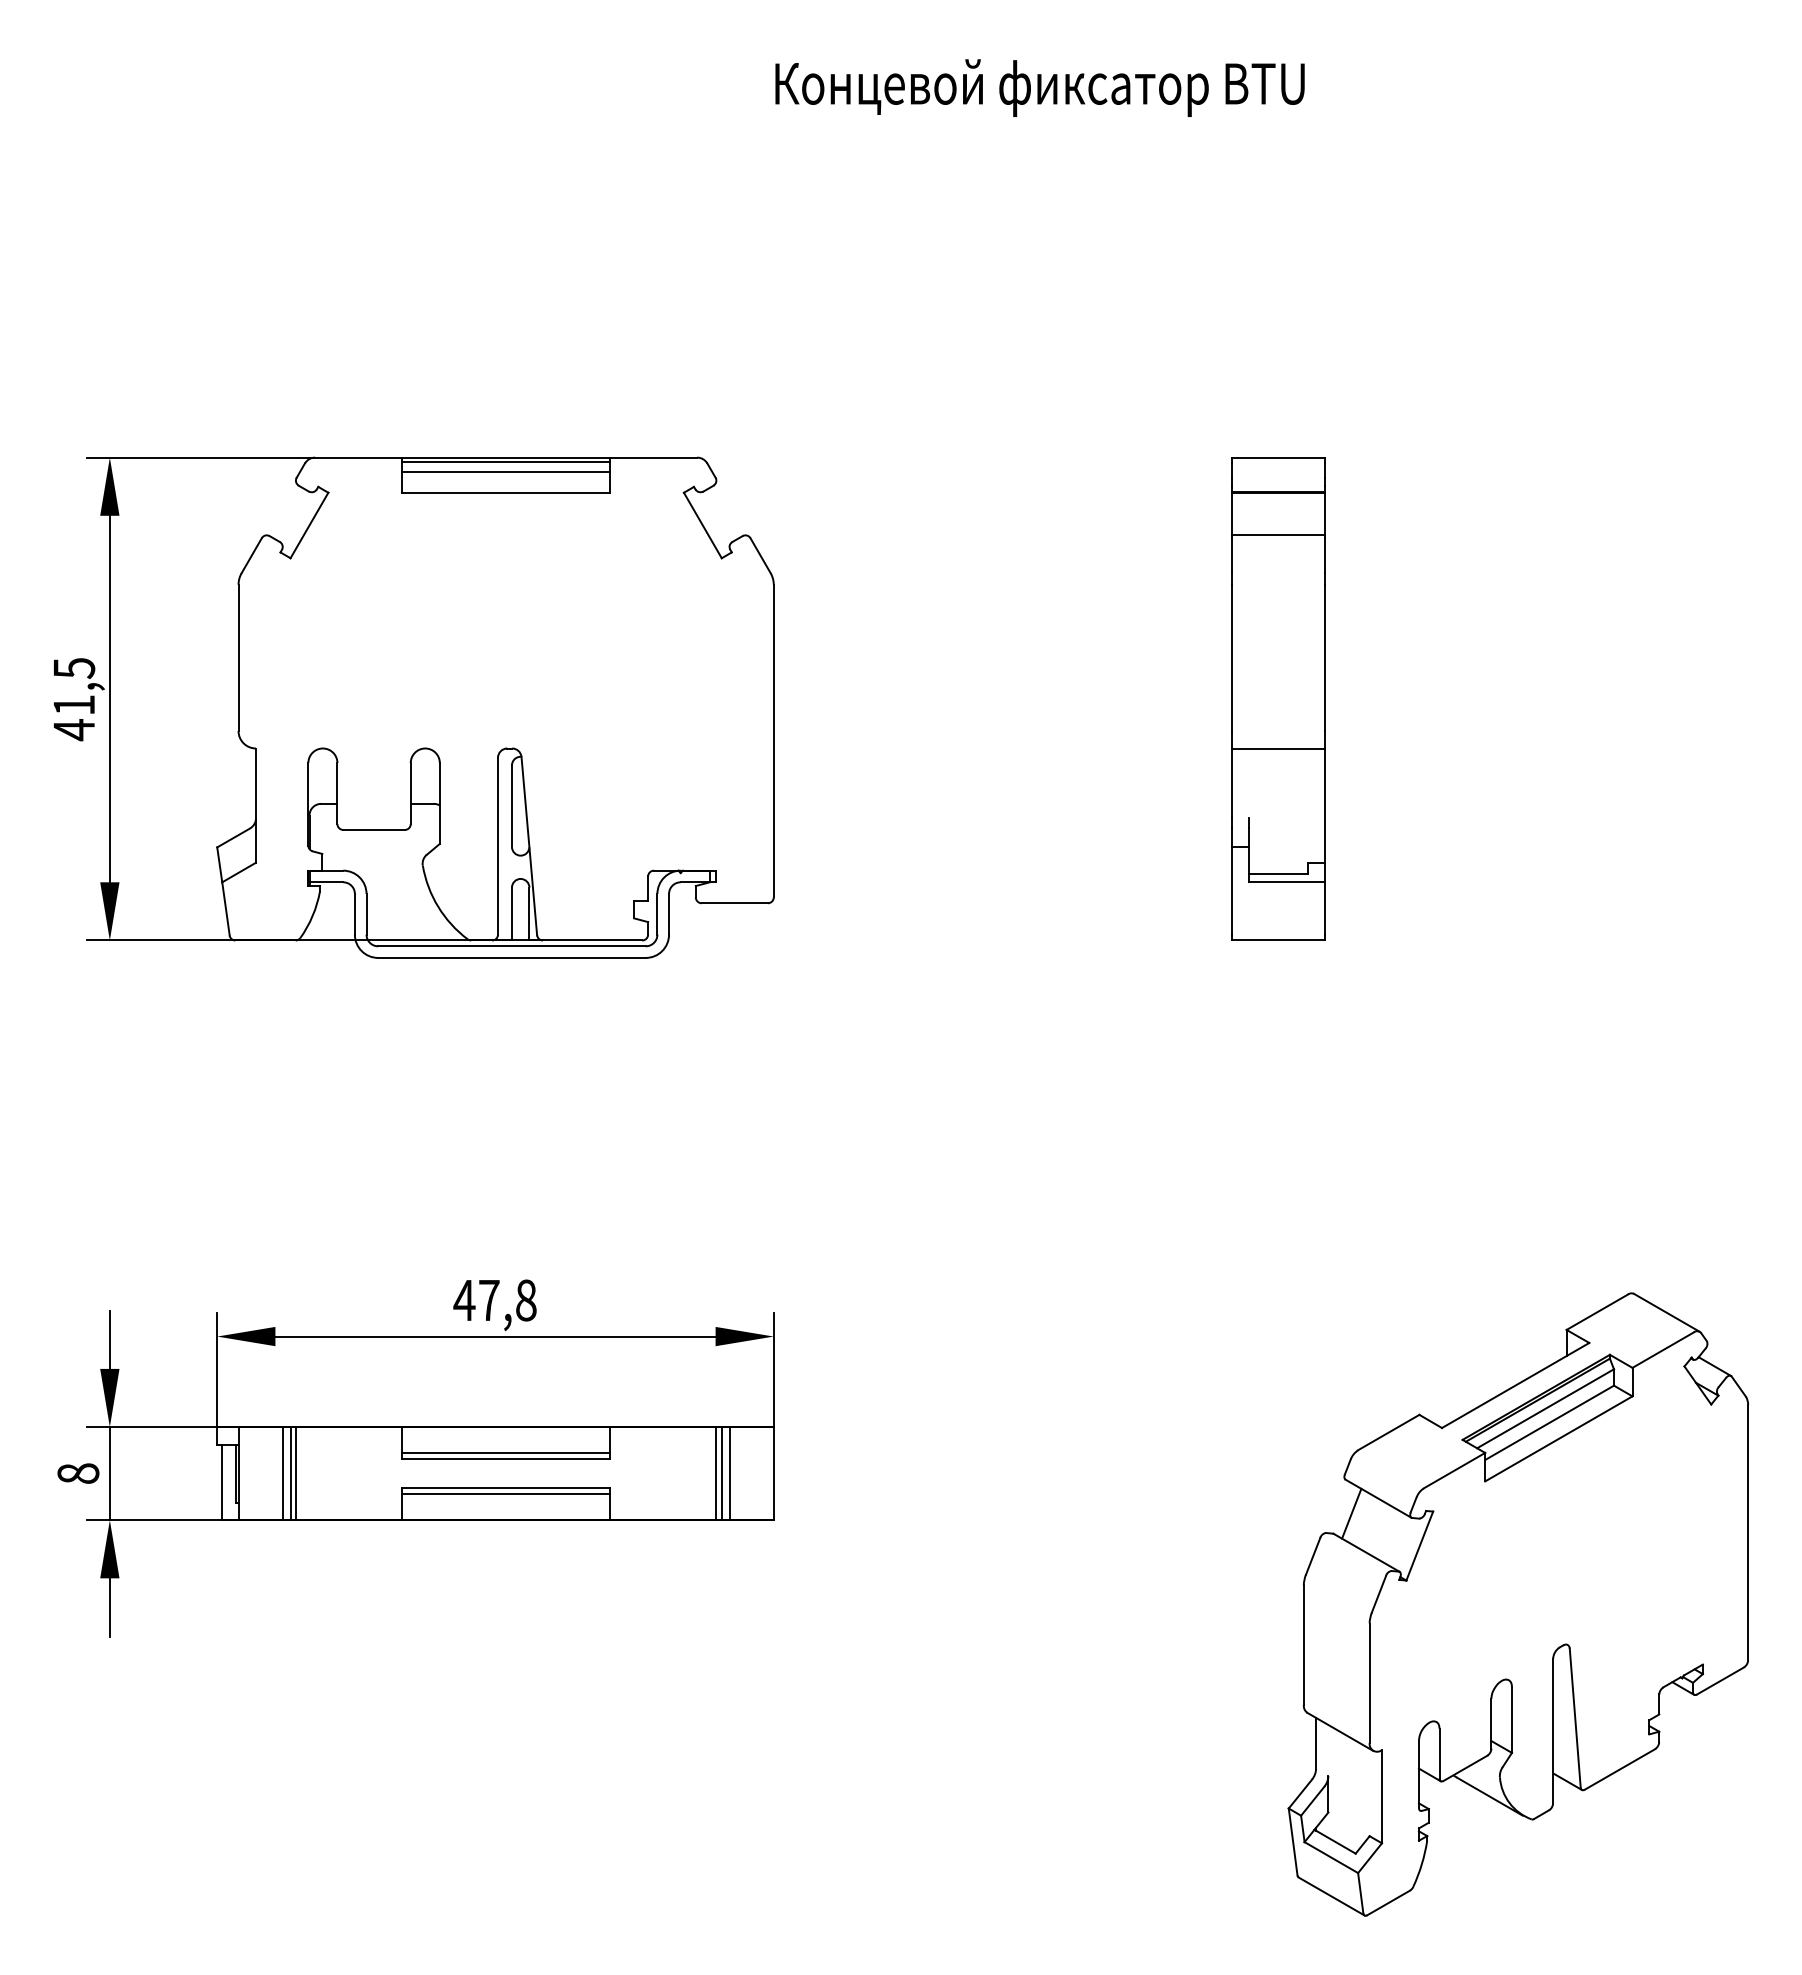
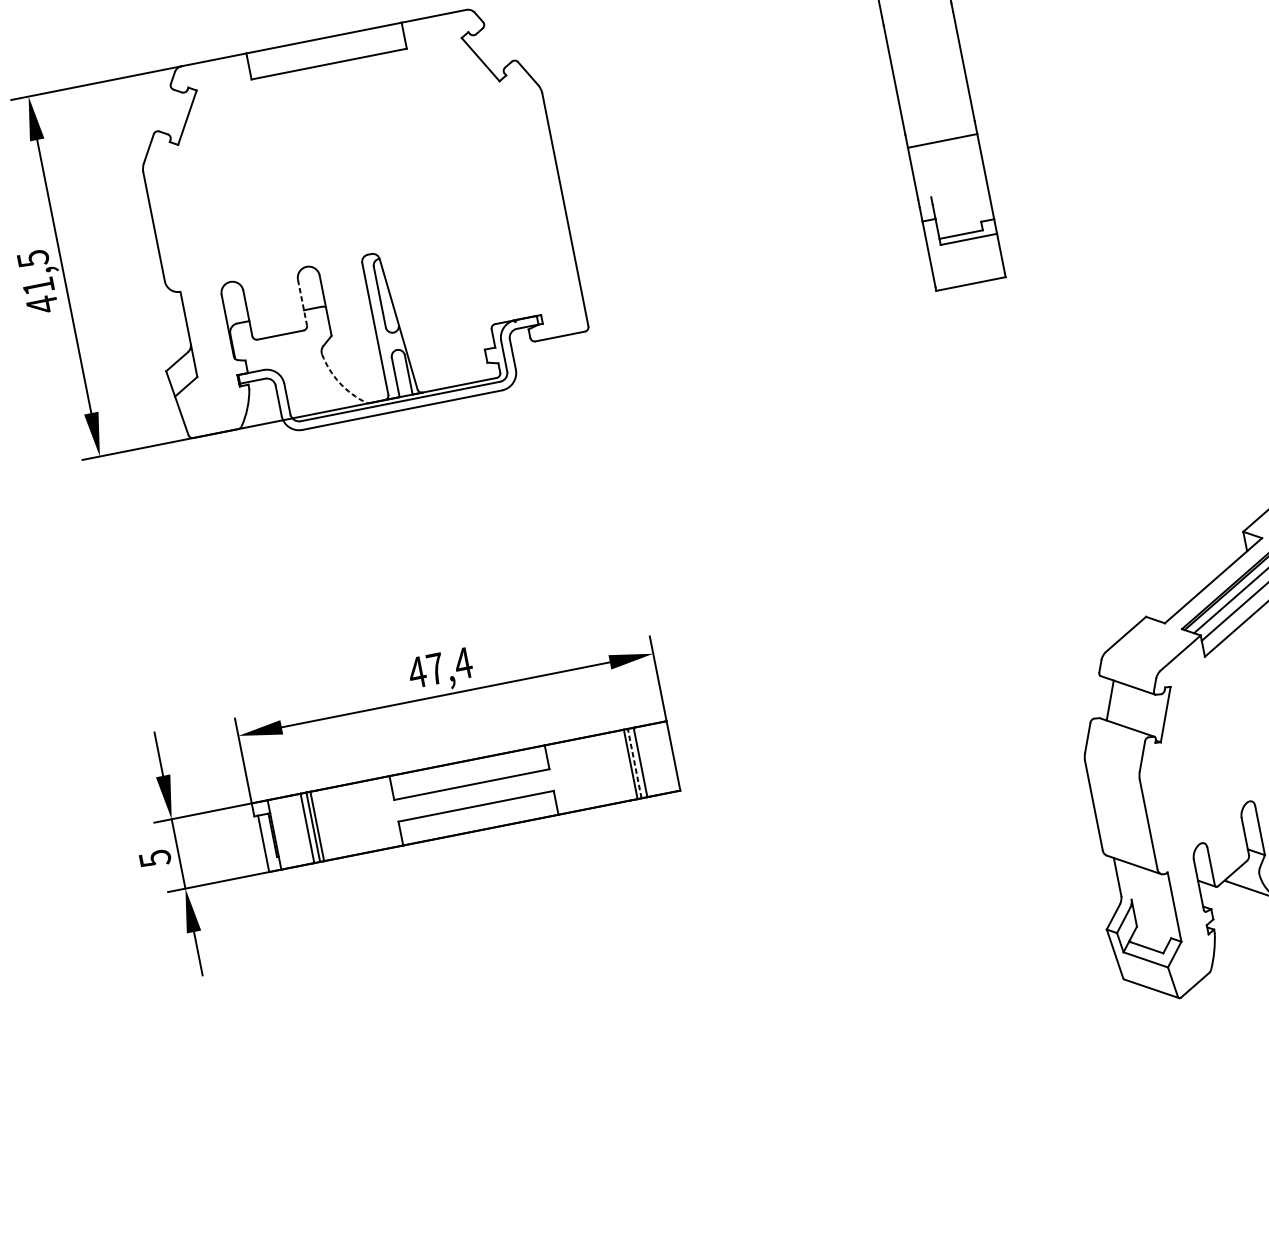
line: (506, 462) -> (325, 41), removed
line: (506, 472) -> (326, 49), removed
line: (410, 793) -> (302, 302), solid -> dashed
arc: (438, 906) -> (339, 382), solid -> dashed
text: (526, 1300) -> (463, 663), 47,8 -> 47,4
line: (506, 1453) -> (471, 780), removed
text: (78, 1473) -> (155, 858), 8 -> 5
line: (721, 1473) -> (634, 763), solid -> dashed
line: (506, 1494) -> (477, 810), removed

